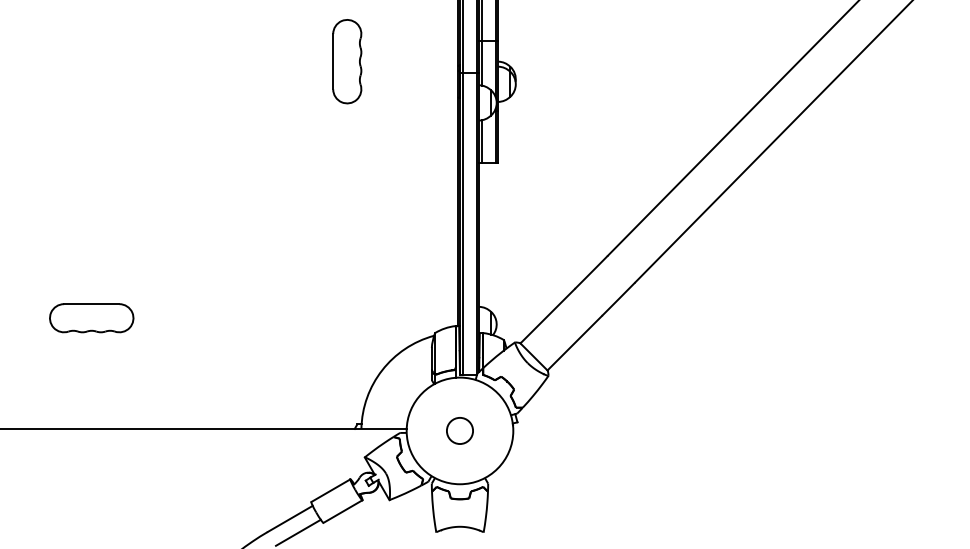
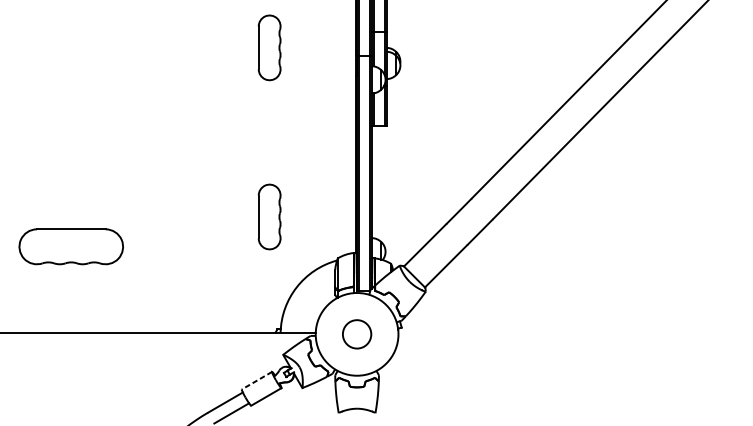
part: (347, 279) -> (269, 216), added
part: (91, 318) -> (71, 247), size x1.6
circle: (459, 430) -> (356, 334), size x1.4
line: (330, 490) -> (256, 380), solid -> dashed

